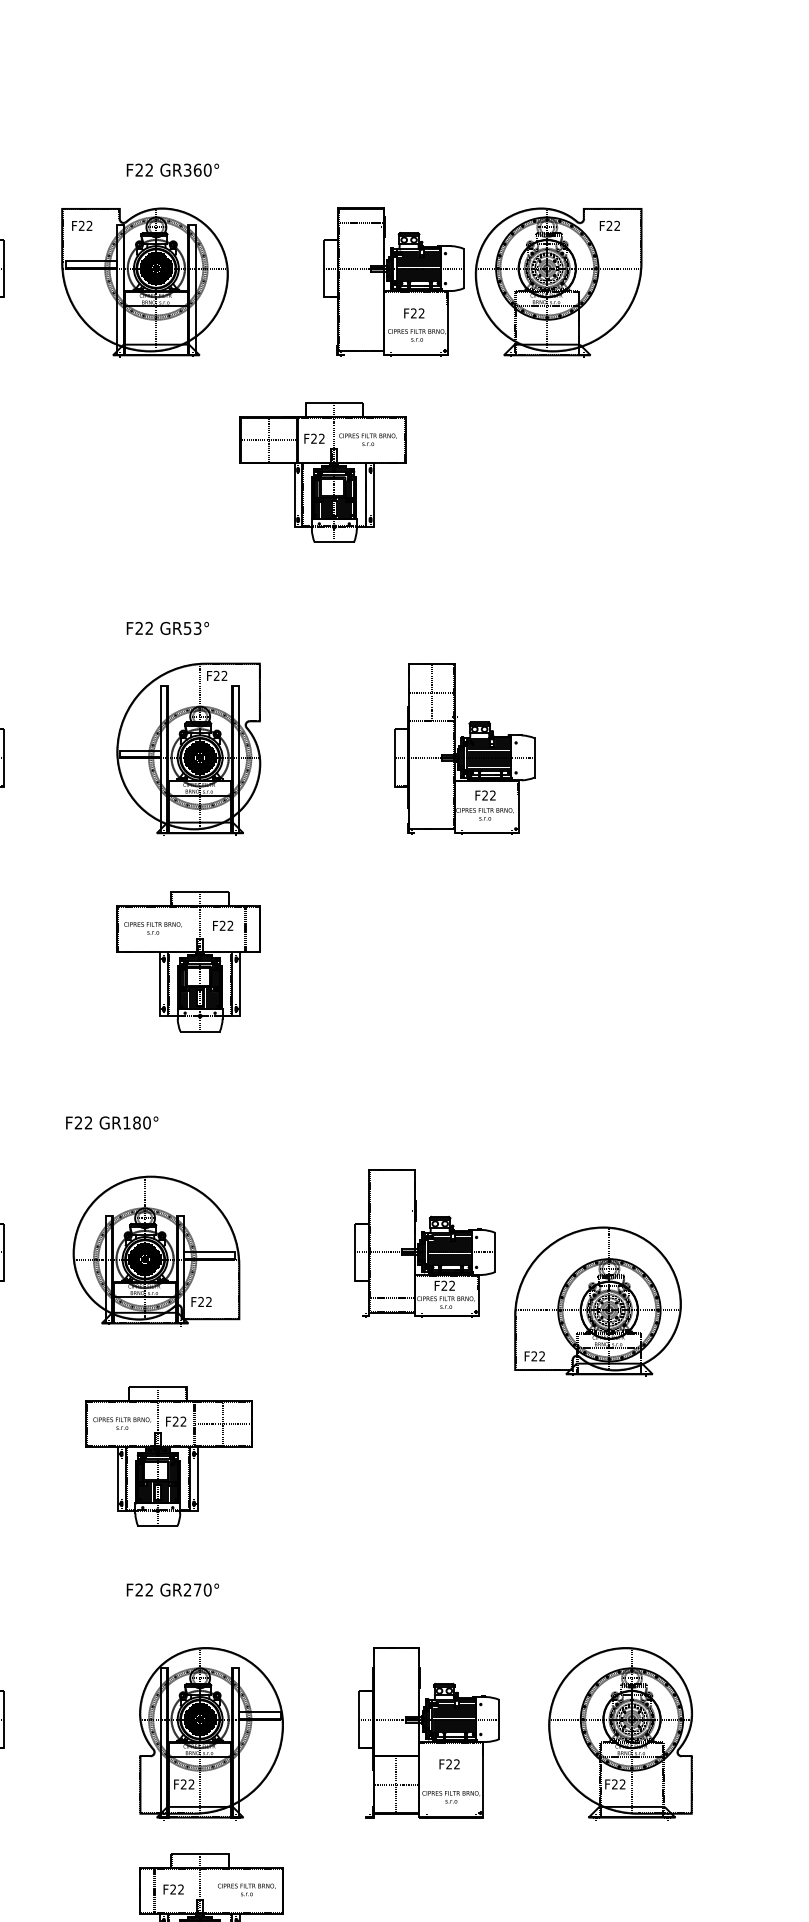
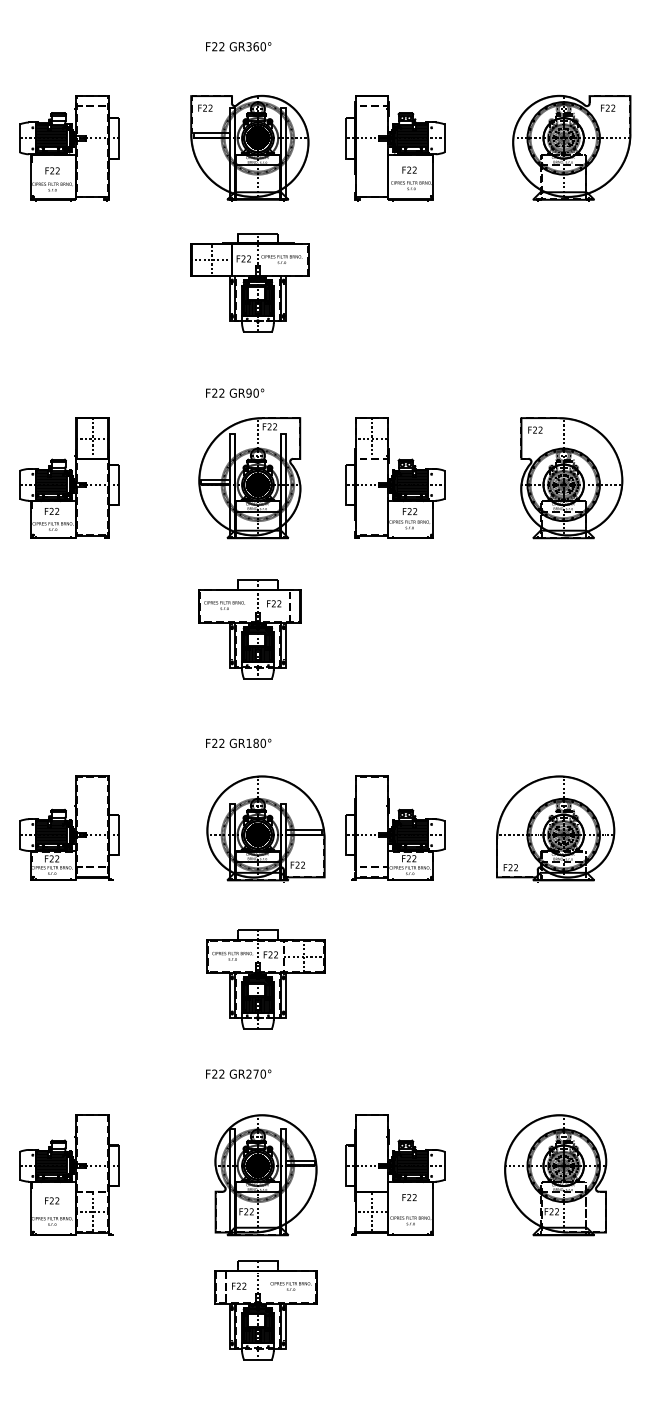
text: (172, 169) -> (238, 46), moved
part: (144, 281) -> (249, 147), moved
part: (558, 281) -> (571, 147), moved
part: (322, 472) -> (249, 282), moved
text: (192, 627) -> (252, 392), GR53° -> GR90°
part: (465, 747) -> (395, 477), moved
part: (642, 748) -> (571, 478), added
text: (112, 1121) -> (238, 742), moved
part: (425, 1241) -> (395, 827), moved
part: (155, 1250) -> (265, 828), moved
part: (597, 1301) -> (555, 828), moved
part: (168, 1456) -> (265, 979), moved
part: (429, 1731) -> (395, 1174), moved

